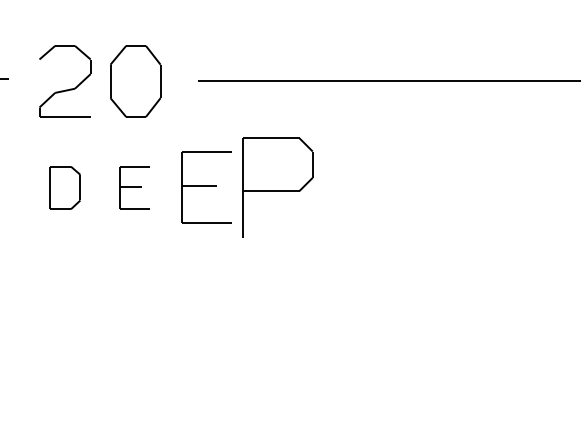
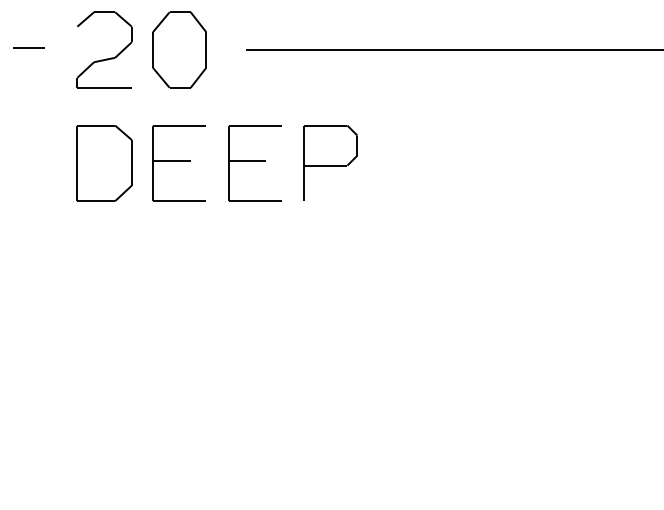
part: (277, 187) -> (330, 162), size x0.71
part: (64, 188) -> (104, 163), size x1.67
part: (134, 188) -> (178, 163), size x1.67

